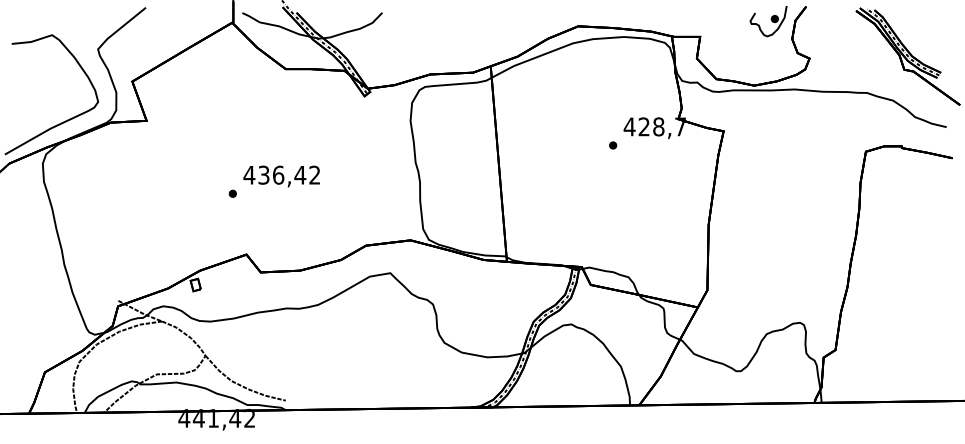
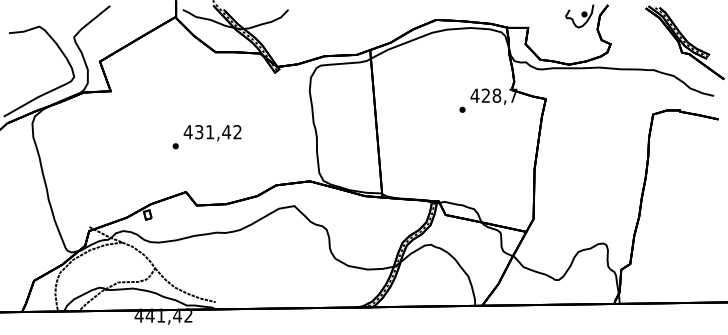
text: (278, 174) -> (210, 131), 436,42 -> 431,42

